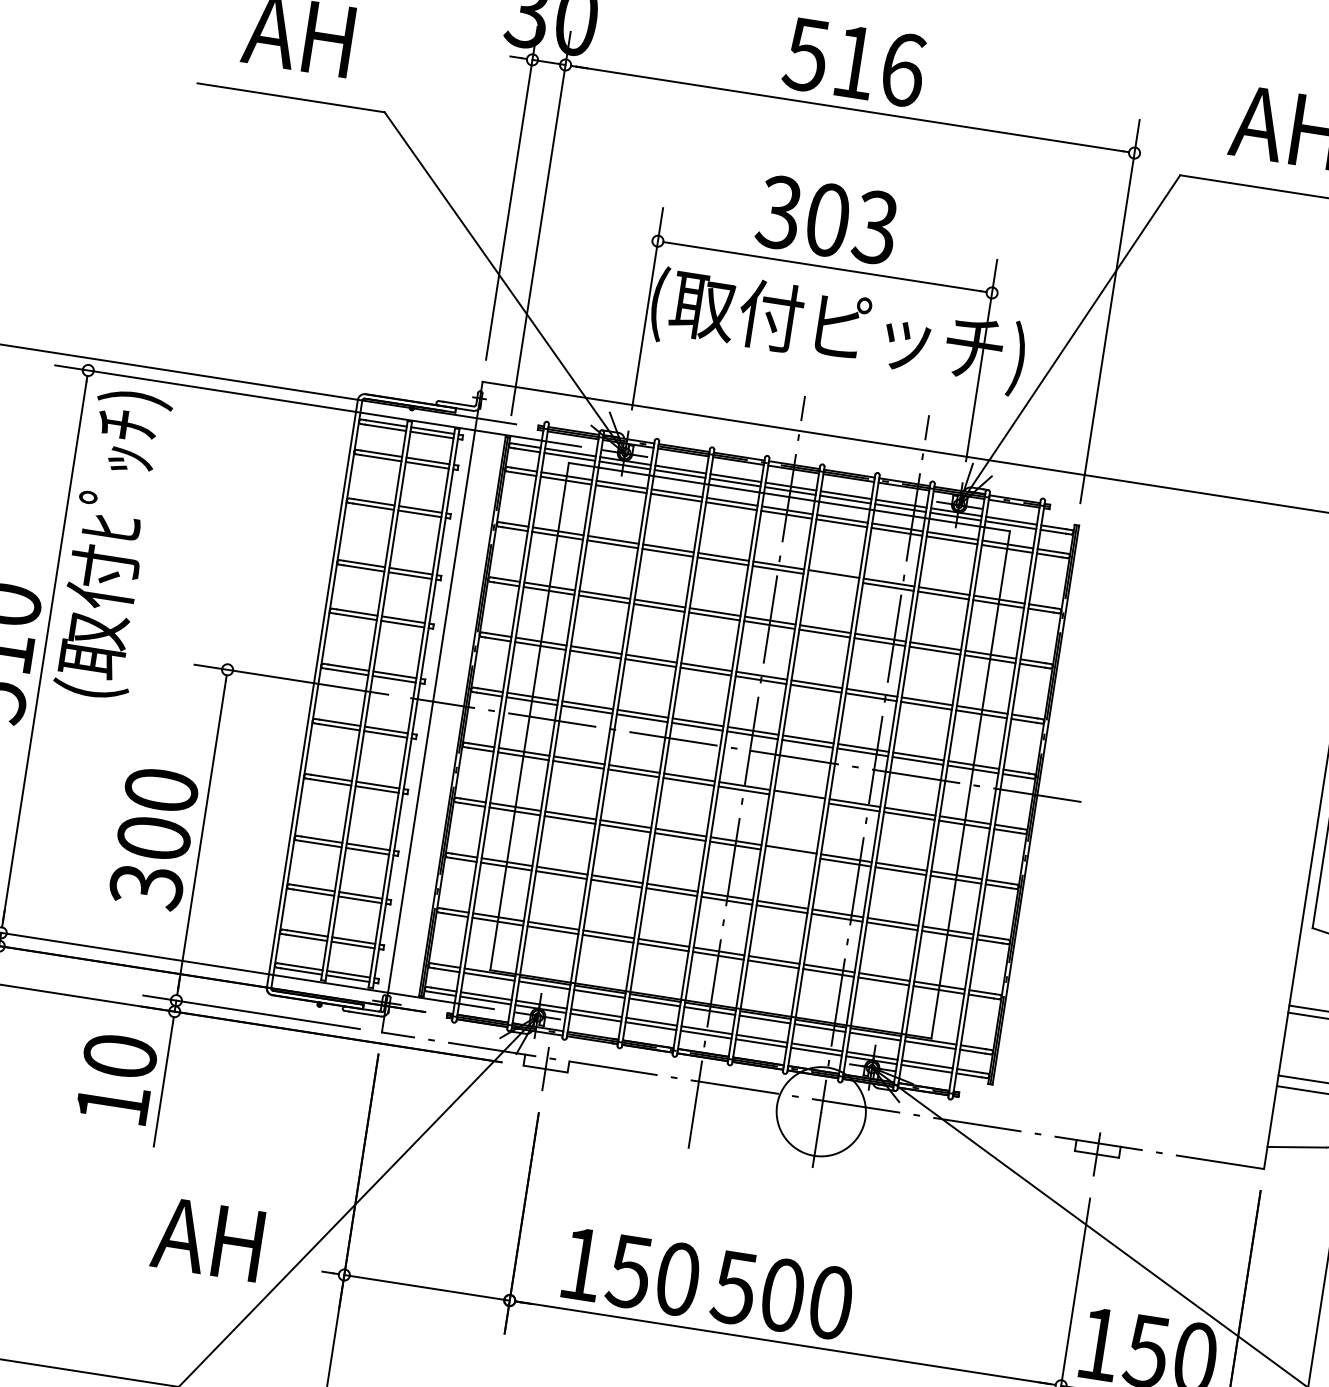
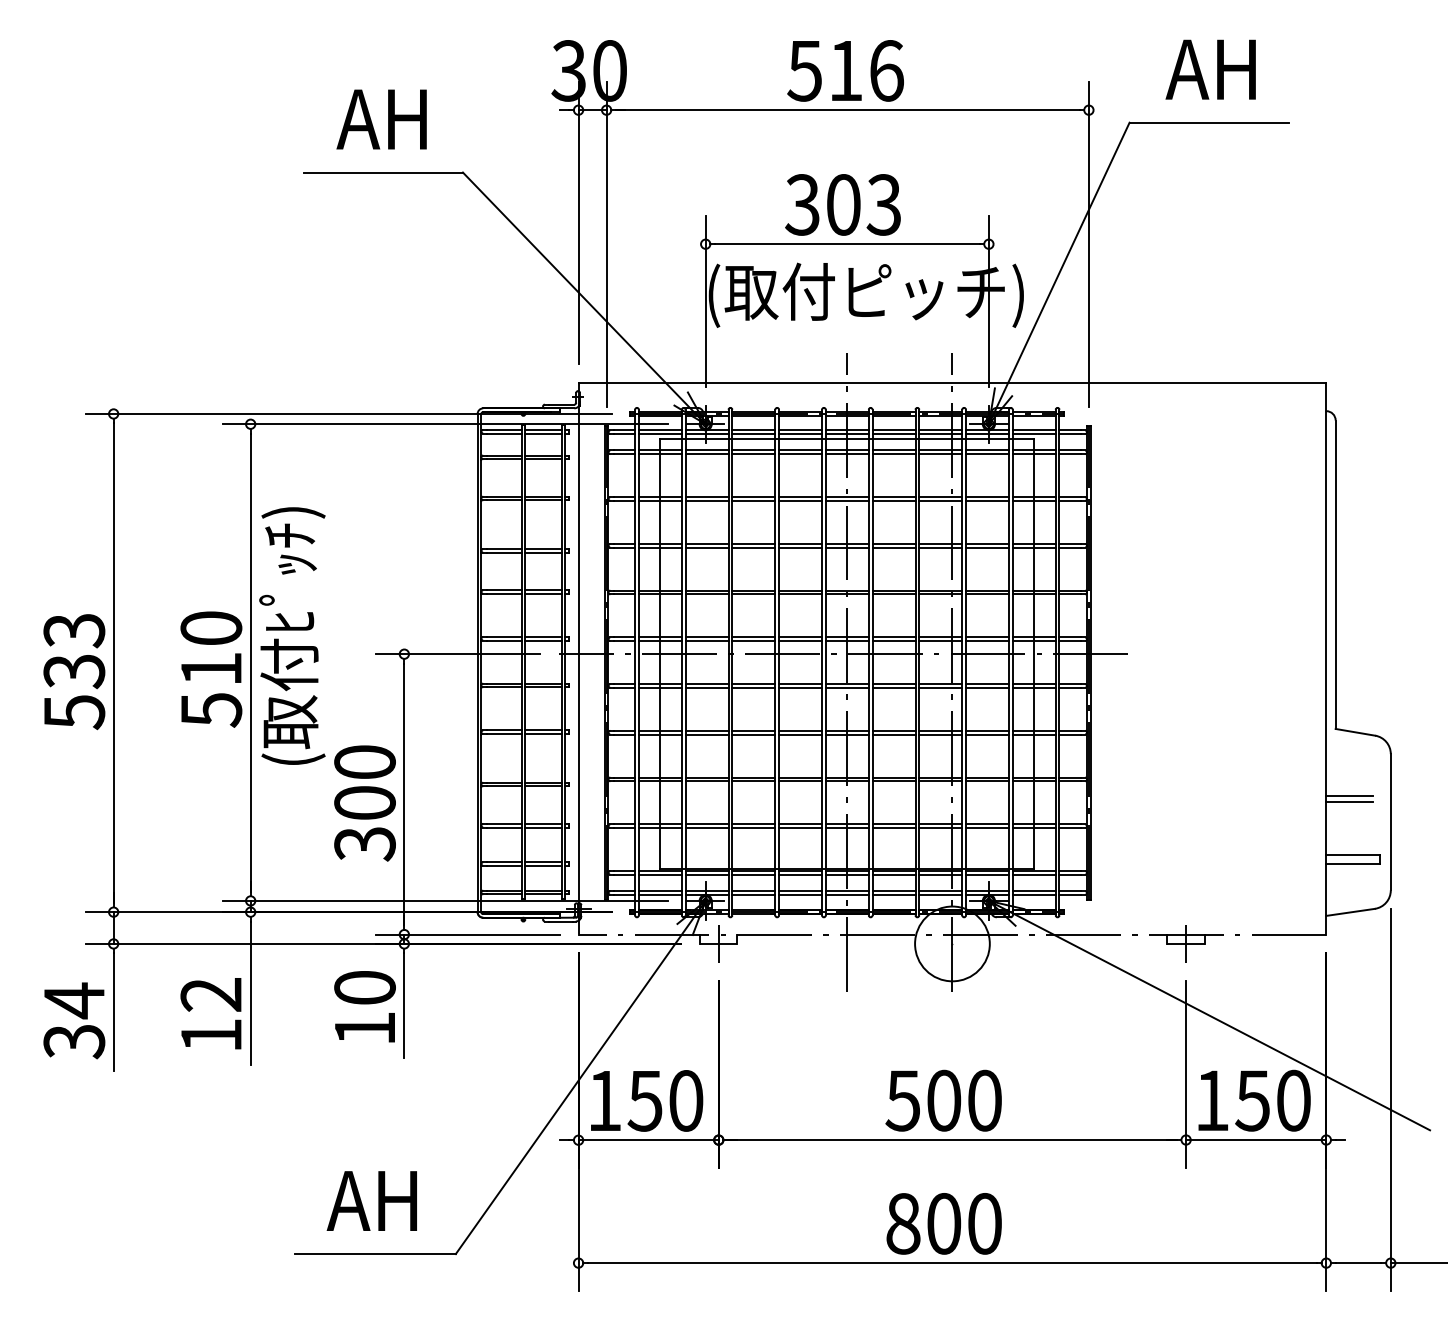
text: (112, 543) -> (292, 635), moved
line: (832, 577) -> (893, 500), added
line: (798, 798) -> (893, 687), added
line: (789, 853) -> (893, 734), added
text: (207, 1238) -> (371, 1200), moved
text: (632, 1271) -> (647, 1100), moved

